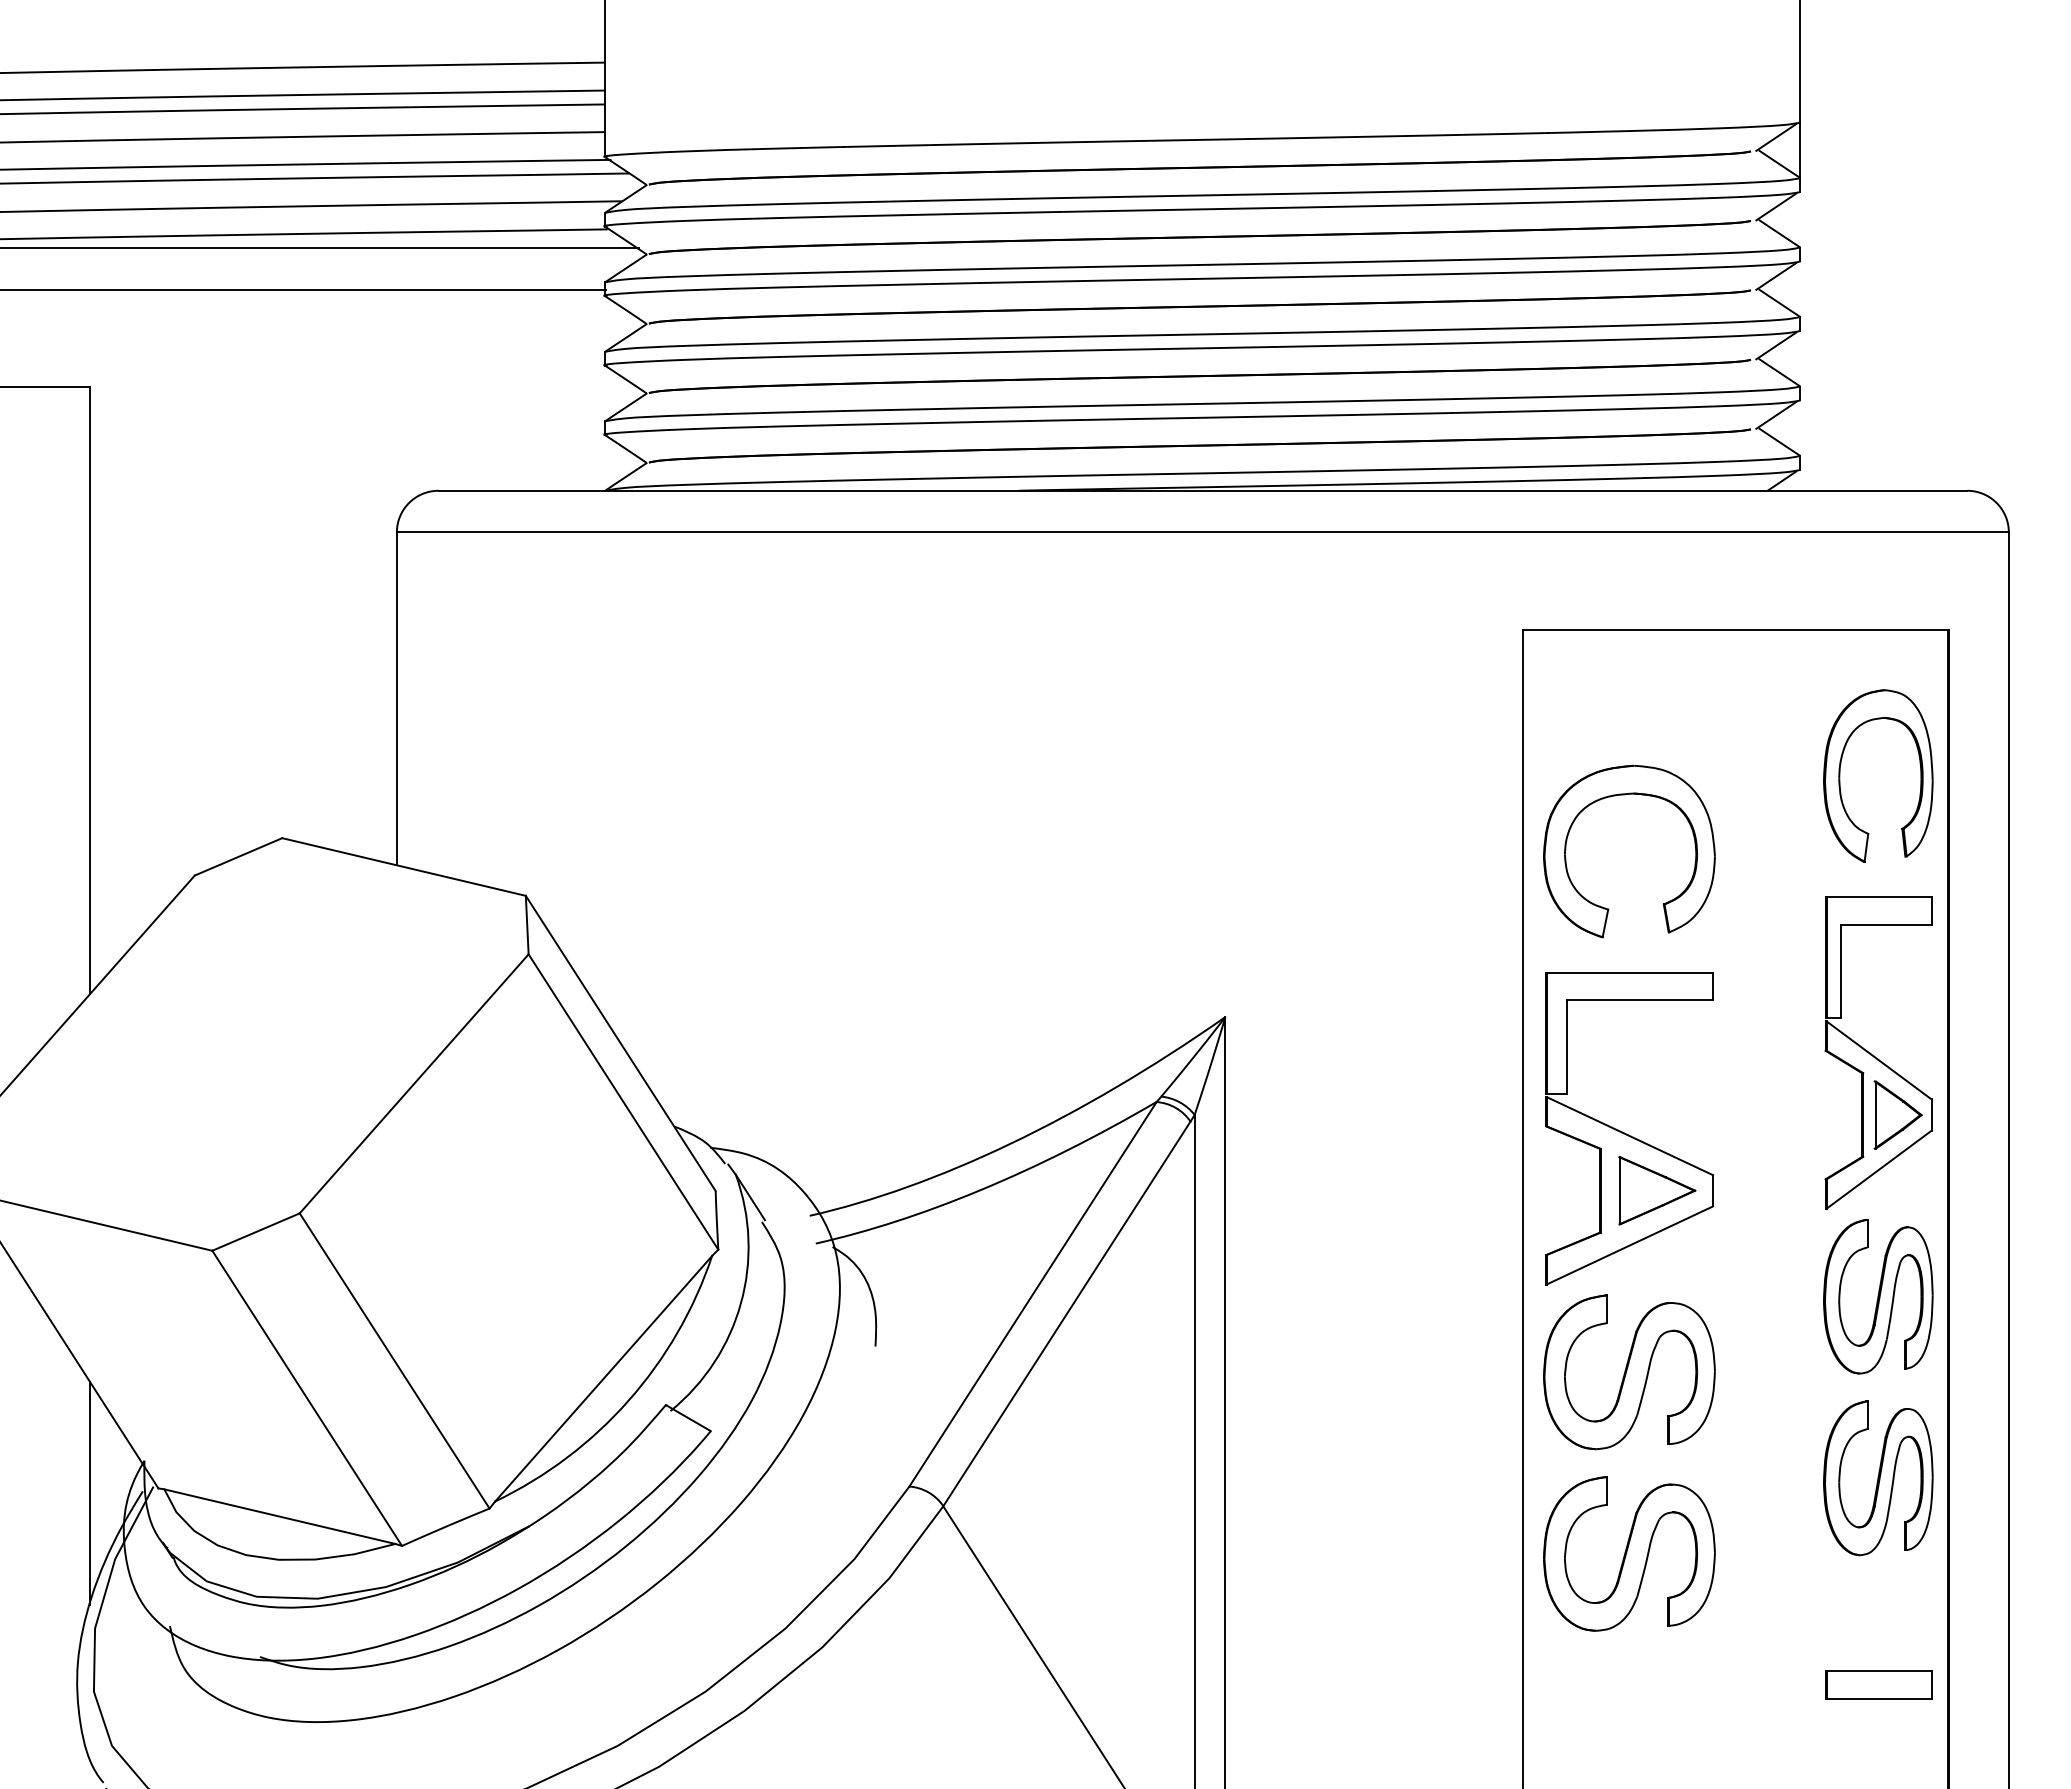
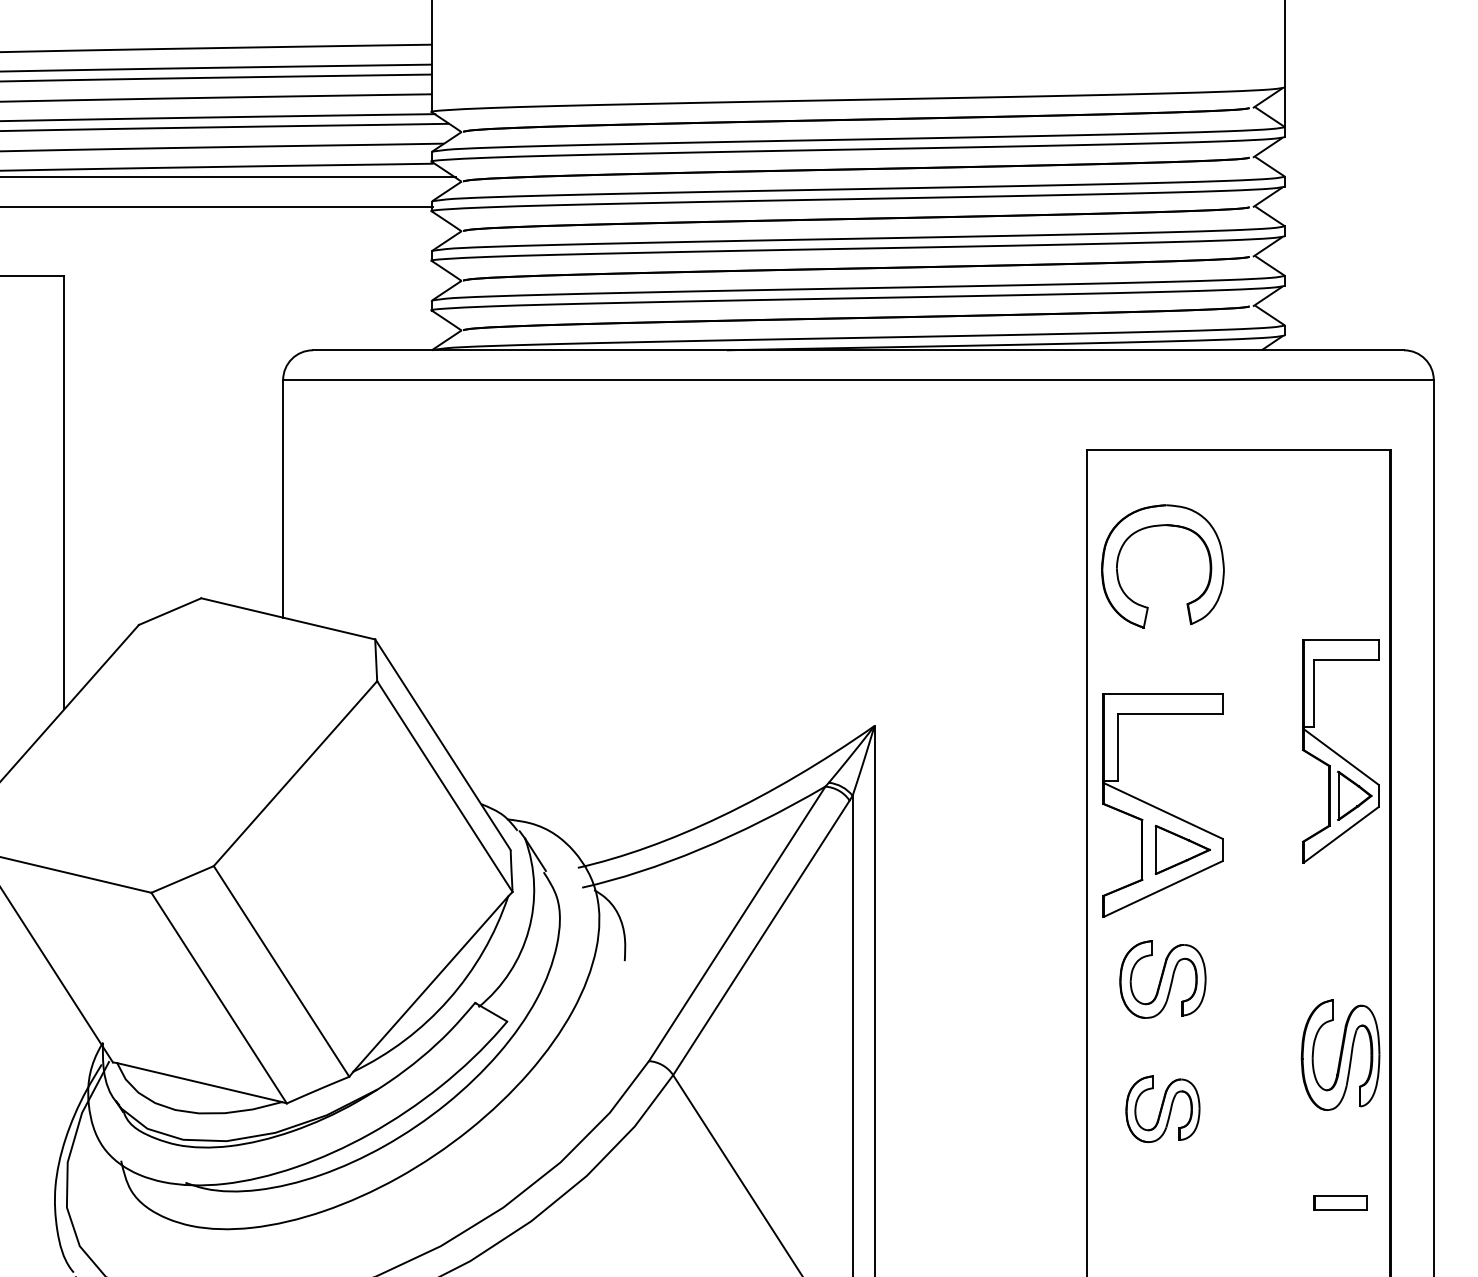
part: (1840, 775) -> (1313, 553), removed
part: (1625, 795) -> (1160, 526), moved
part: (1878, 1296) -> (1340, 925), removed
part: (1629, 1372) -> (1162, 979), size x0.7
line: (90, 1493) -> (64, 1066), removed
part: (1629, 1553) -> (1162, 1108), size x0.6
part: (1878, 1684) -> (1340, 1202), size x0.7

